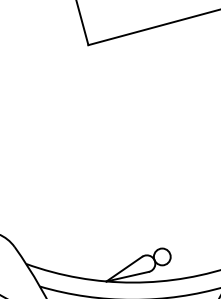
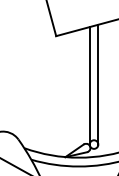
line: (171, 139) -> (98, 84), added
line: (153, 141) -> (89, 85), added

